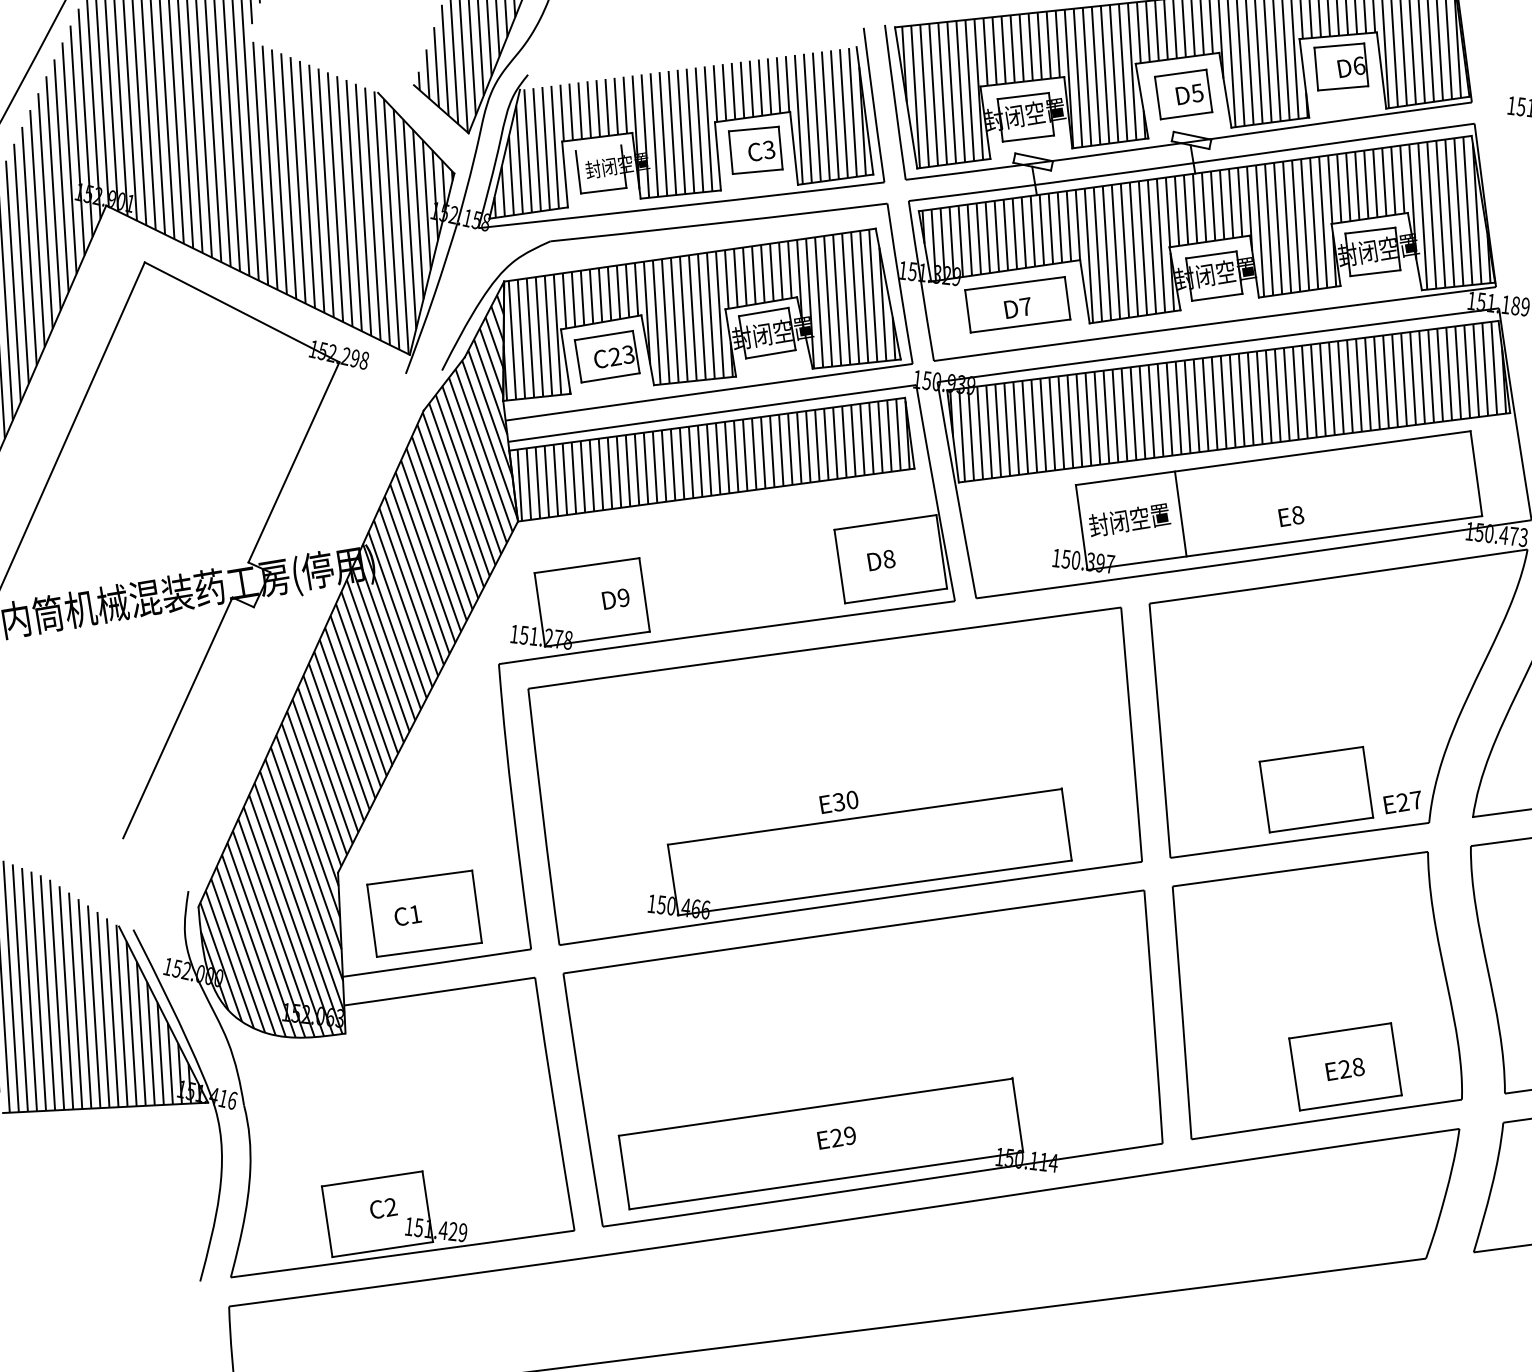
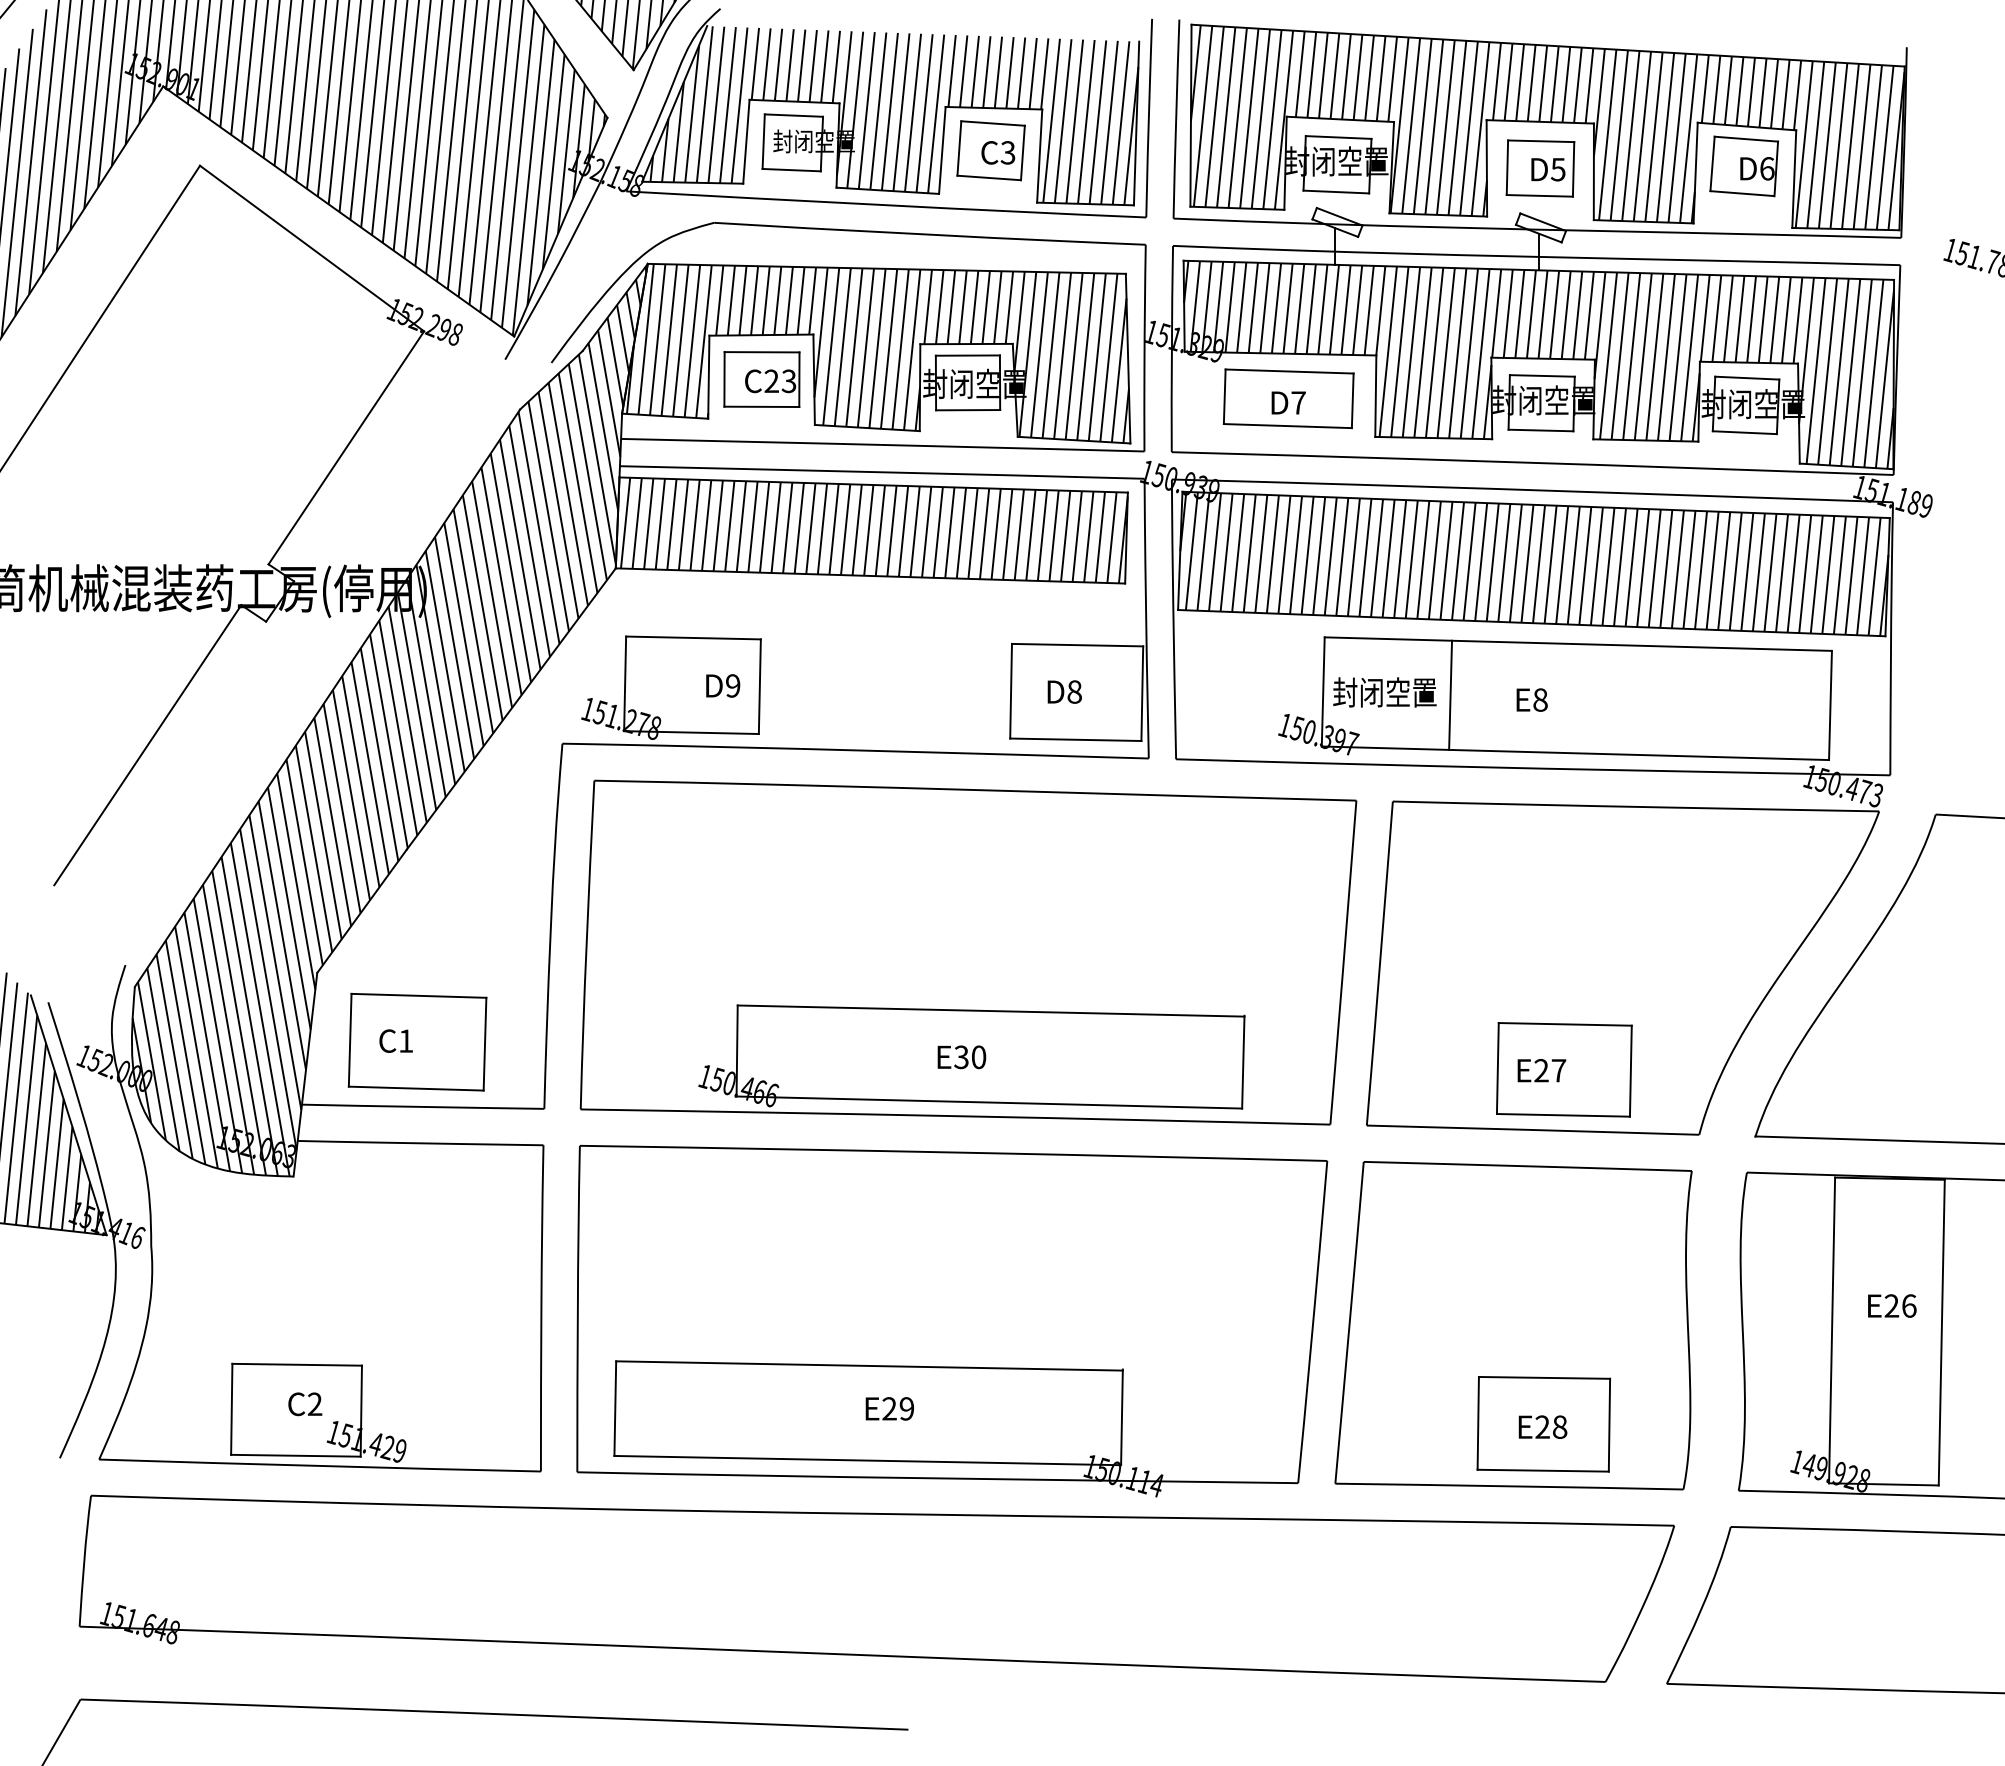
line: (598, 148) -> (793, 115), added
text: (1290, 516) -> (1531, 699), moved
text: (838, 802) -> (961, 1057), moved
text: (1402, 802) -> (1541, 1070), moved

